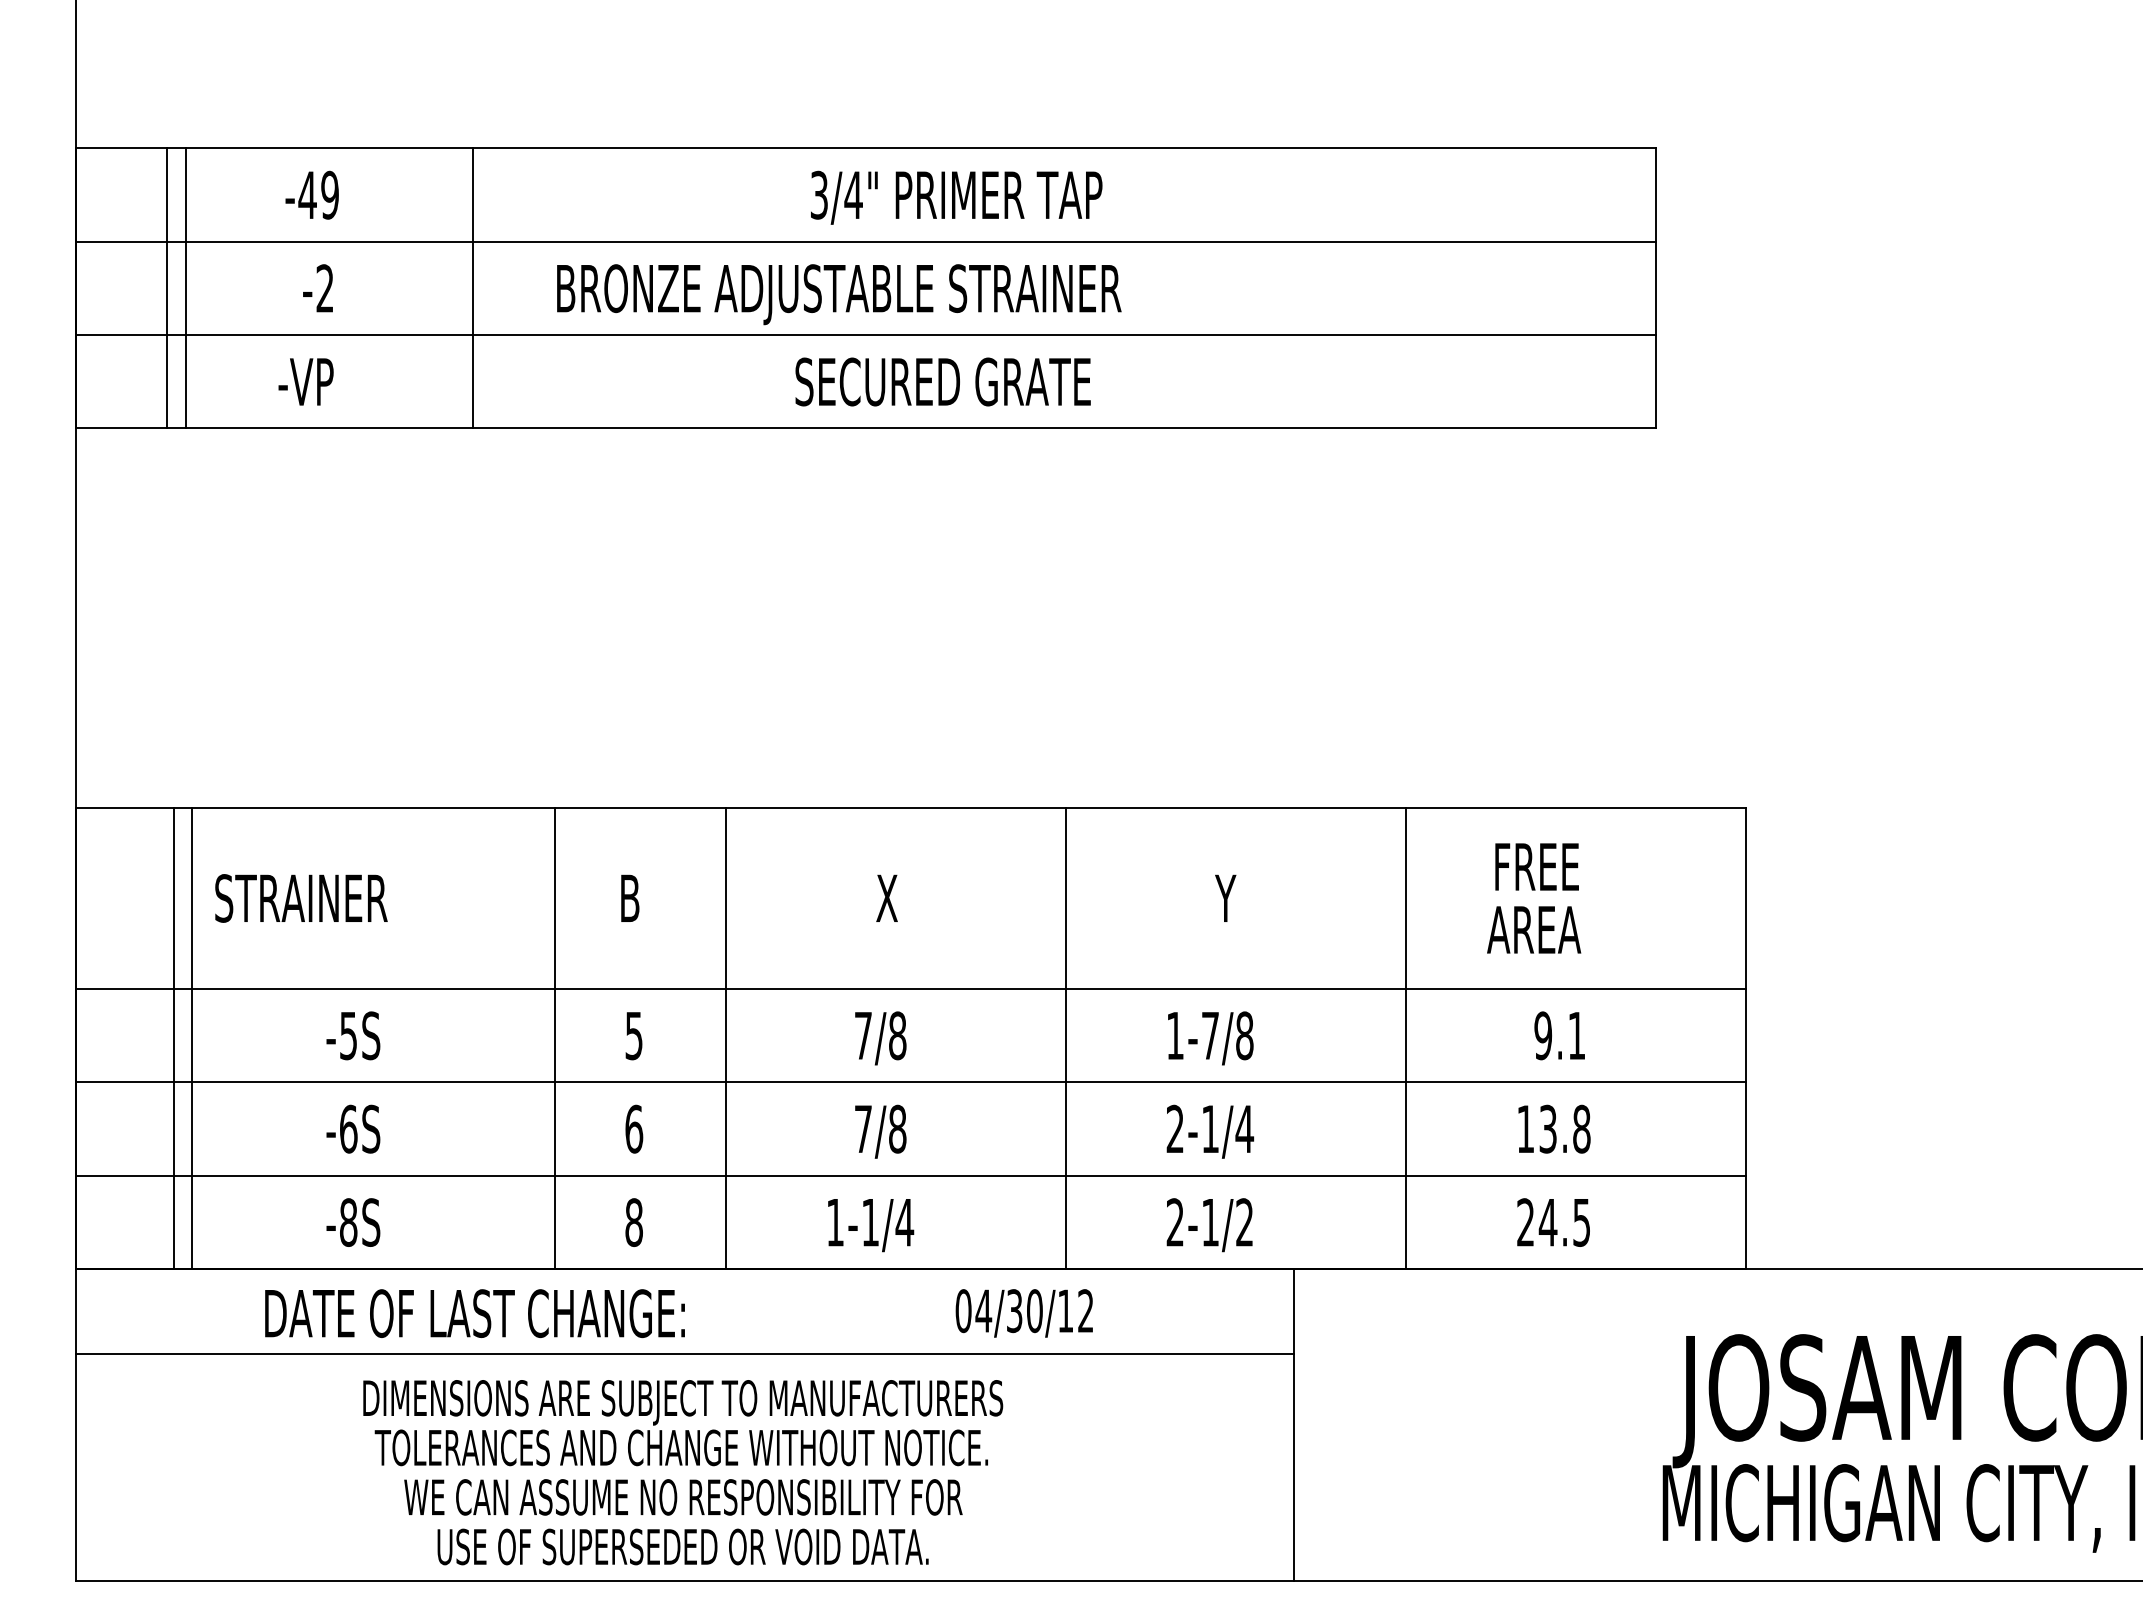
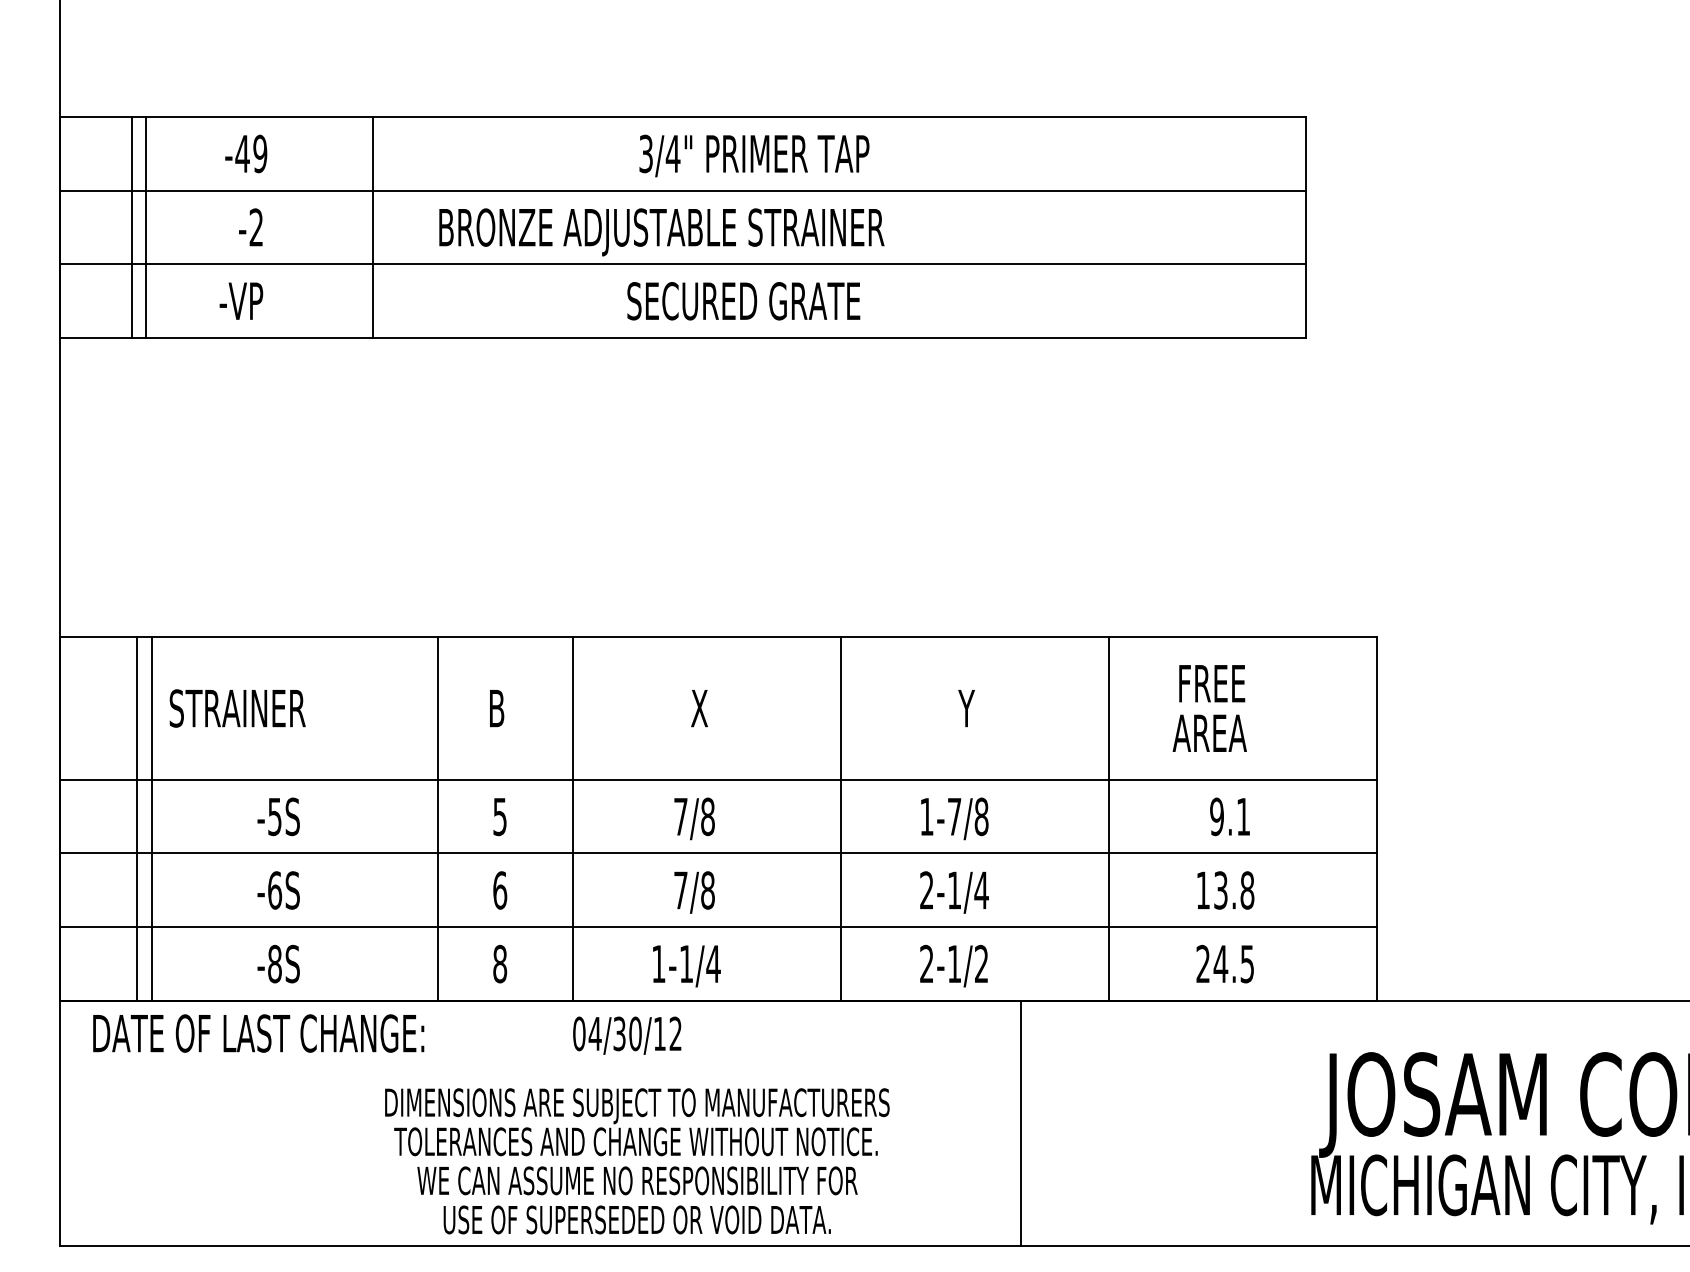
text: (474, 1313) -> (258, 1033), moved
text: (1023, 1313) -> (626, 1035), moved
line: (685, 1354) -> (540, 1068), removed
text: (683, 1472) -> (637, 1161), moved

